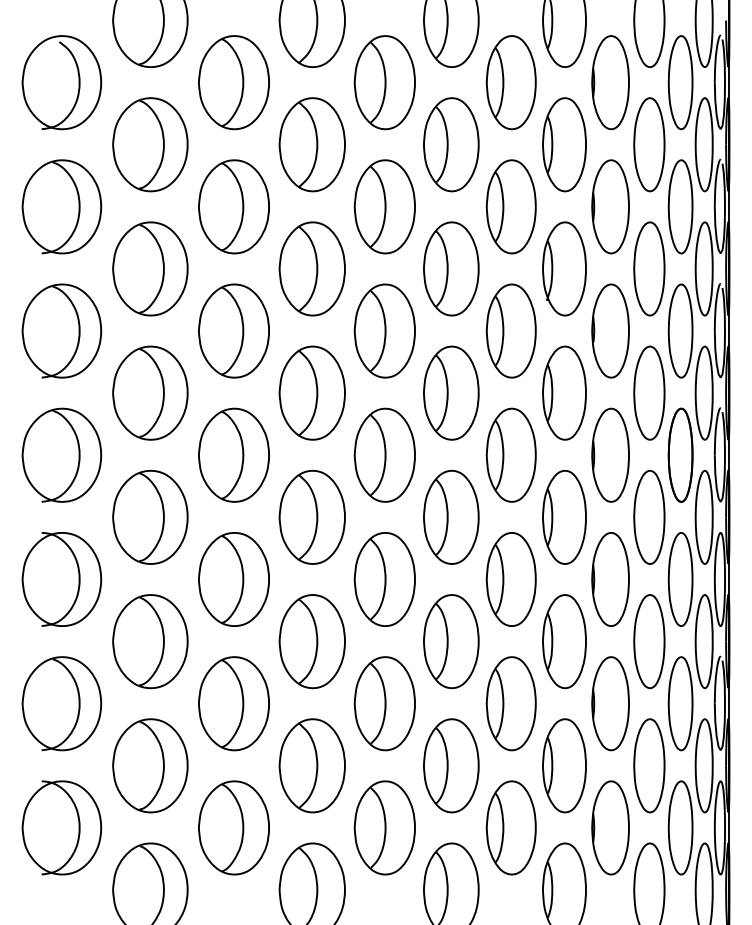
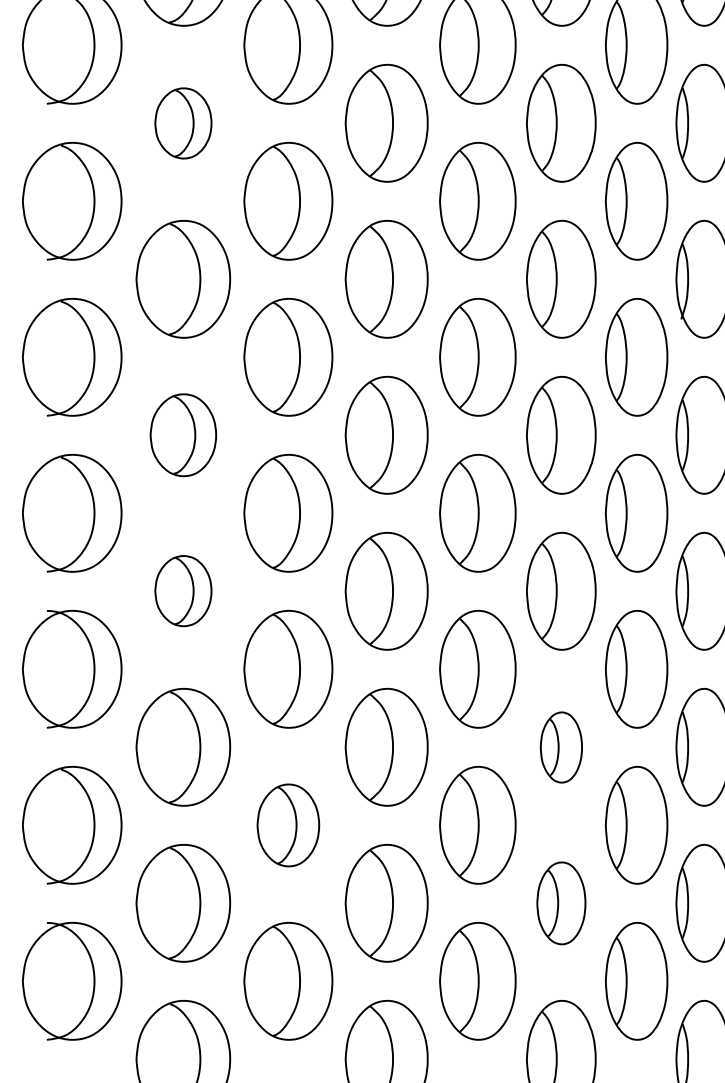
part: (150, 144) -> (183, 123), size x0.6
part: (150, 392) -> (183, 434), size x0.7
part: (150, 516) -> (183, 590), size x0.6
part: (451, 641) -> (561, 747), size x0.6
part: (233, 703) -> (287, 825), size x0.7
part: (451, 765) -> (561, 902), size x0.7

